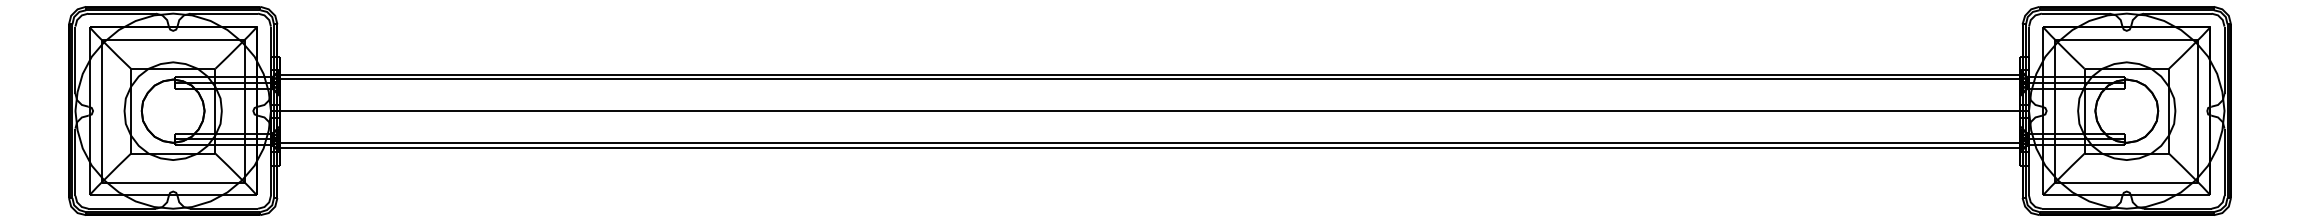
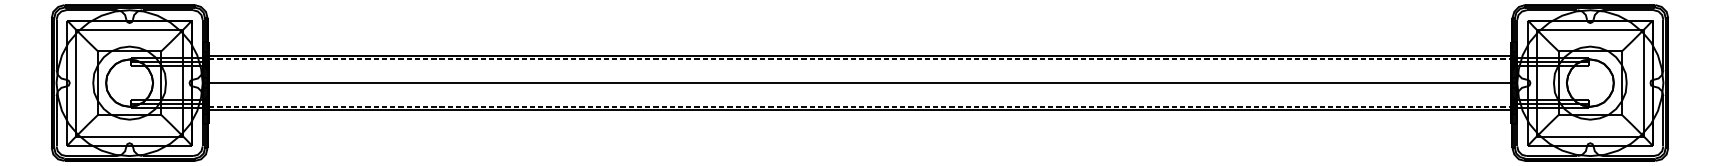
line: (1150, 79) -> (860, 59), solid -> dashed
line: (1150, 143) -> (860, 107), solid -> dashed

